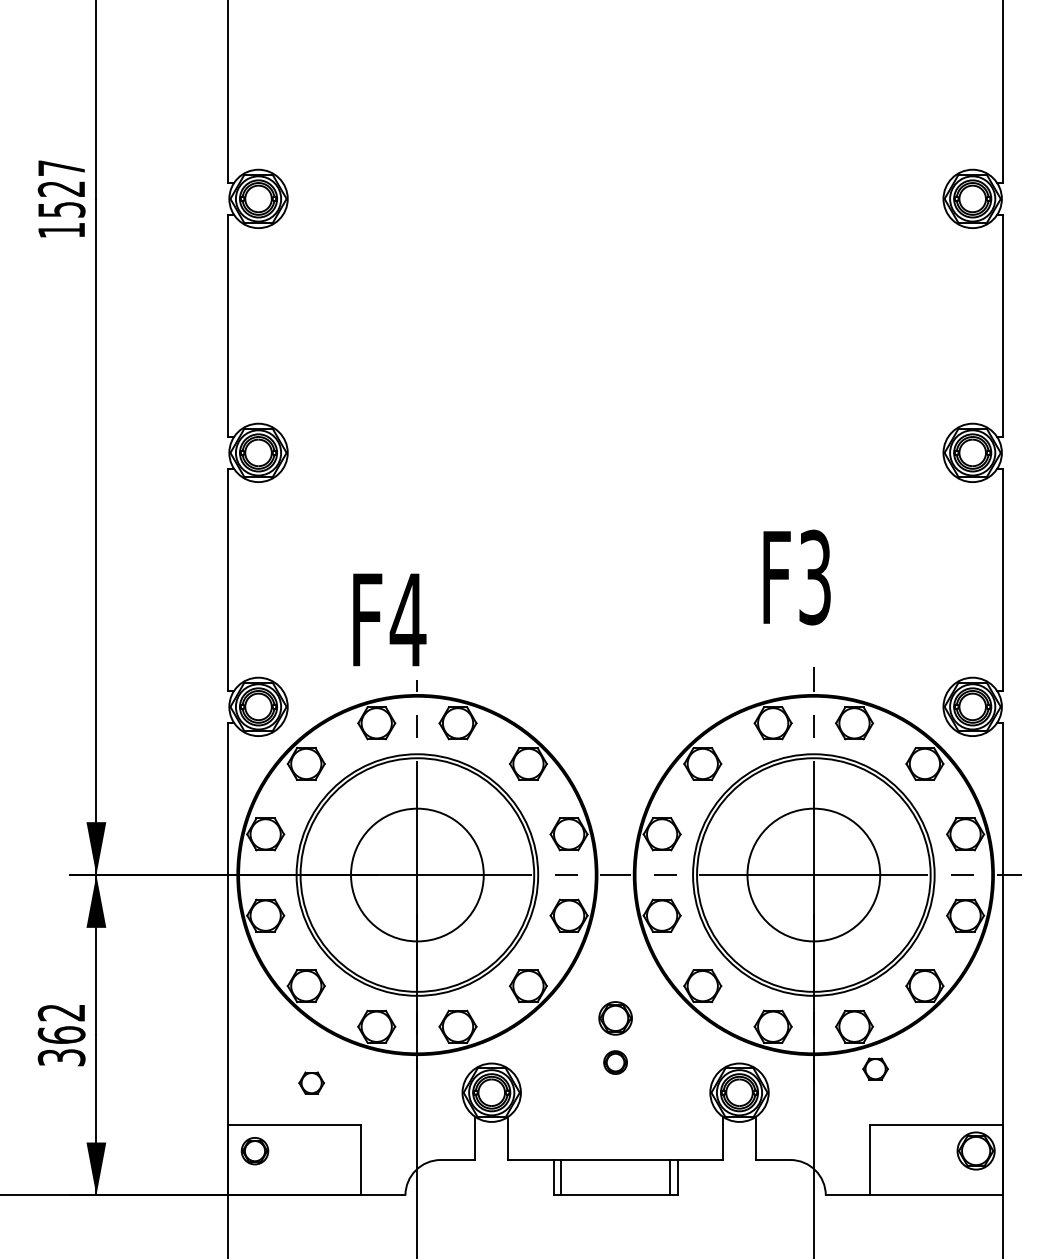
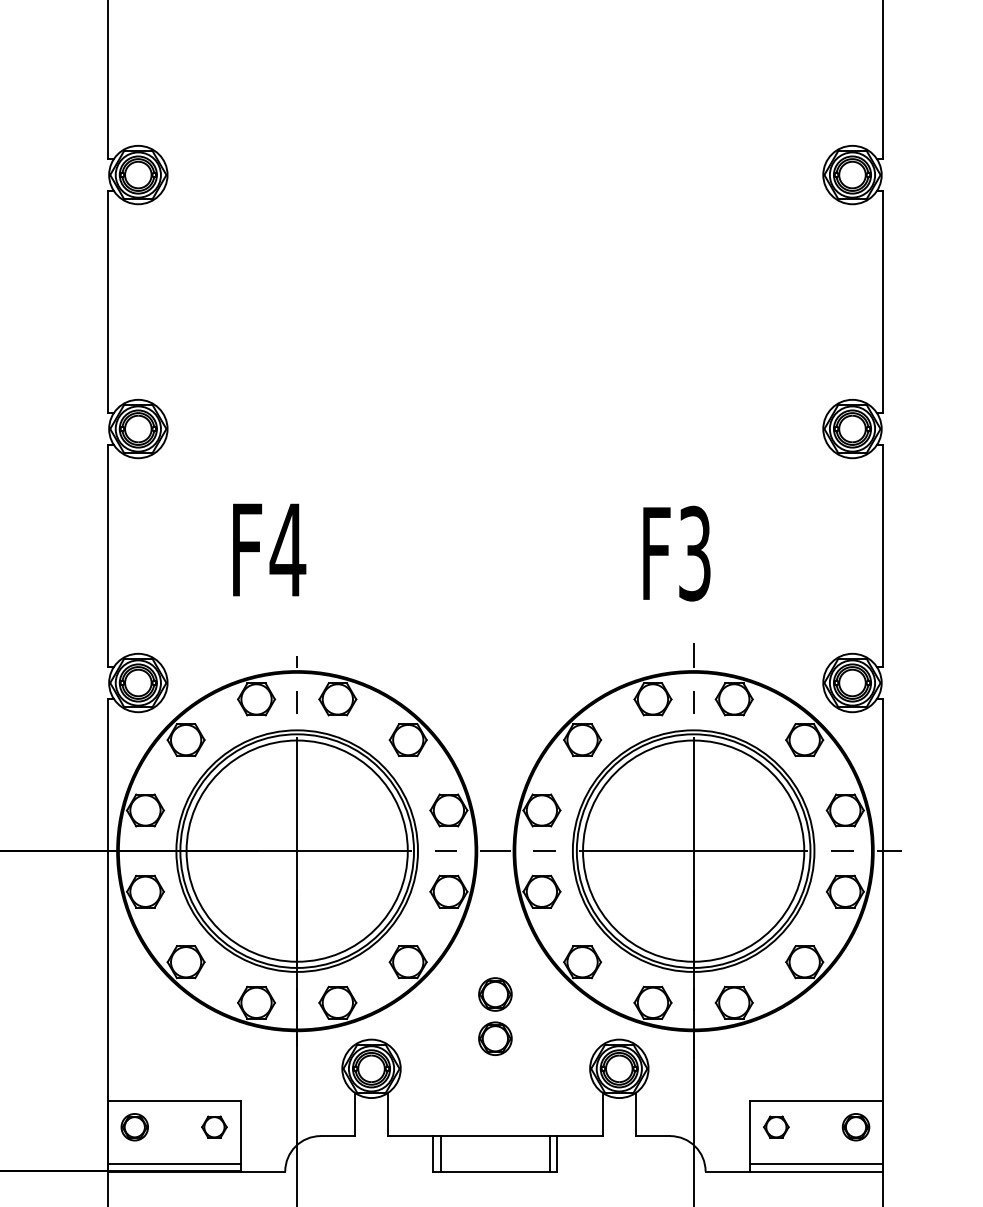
text: (389, 619) -> (269, 549), moved
circle: (417, 874) -> (297, 850), size x1.67
circle: (813, 874) -> (693, 850), size x1.67
part: (615, 1062) -> (495, 1038), size x1.43
part: (875, 1068) -> (776, 1126), moved
part: (311, 1082) -> (214, 1126), moved
part: (976, 1151) -> (856, 1127), size x0.71
line: (294, 1188) -> (174, 1164), added
line: (936, 1188) -> (816, 1164), added

